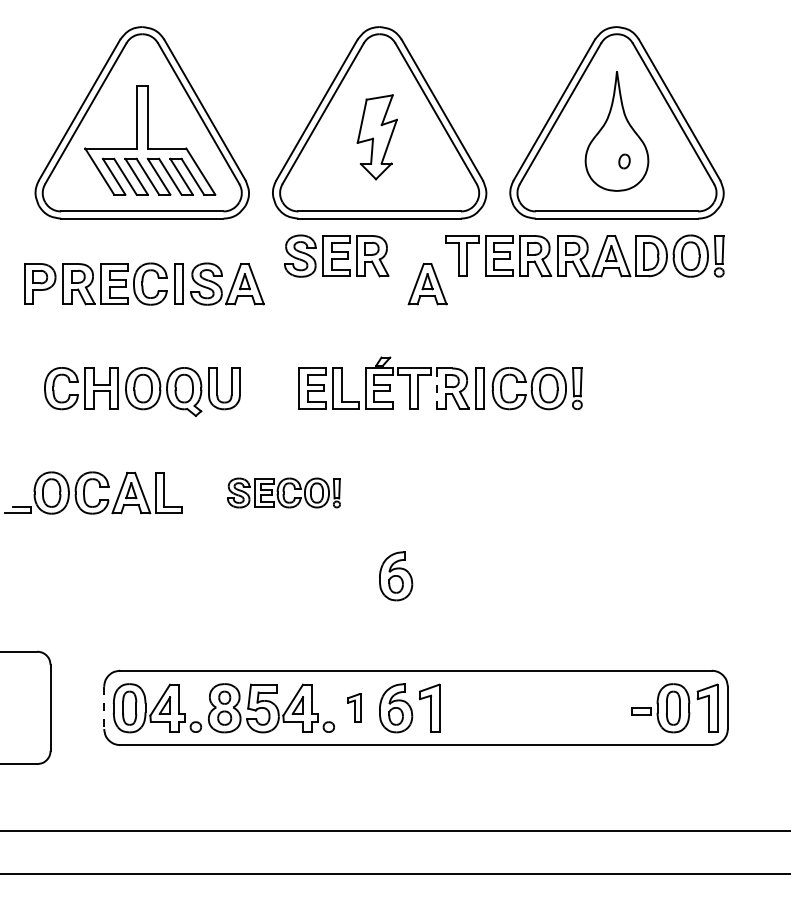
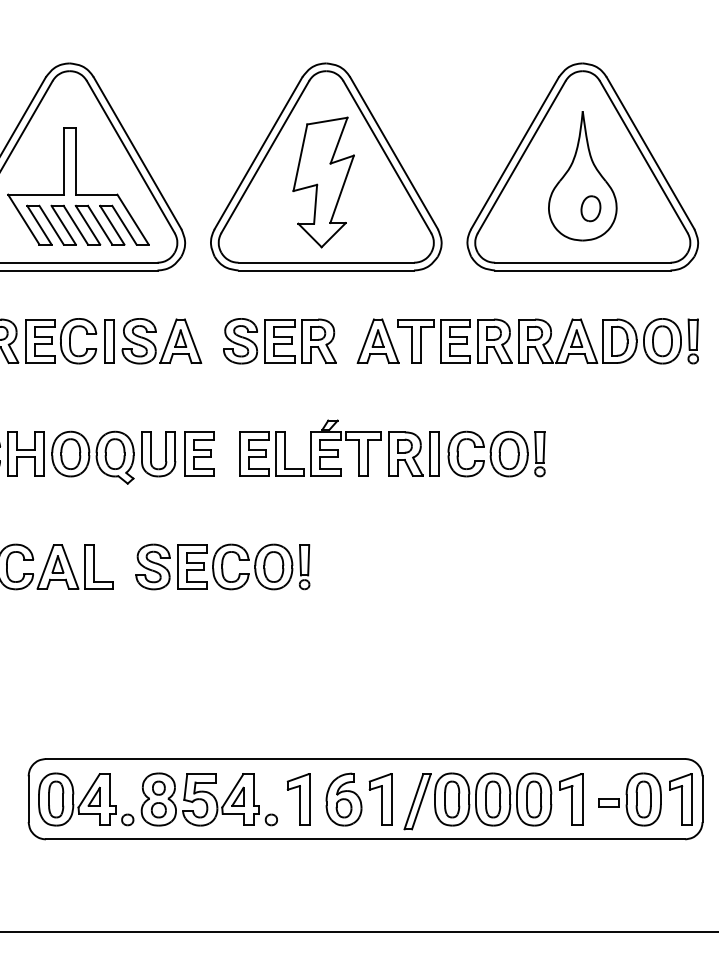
part: (377, 137) -> (323, 182), size x1.43
part: (624, 161) -> (590, 208), size x1.67
part: (336, 255) -> (279, 340), moved
part: (584, 255) -> (547, 340), moved
part: (262, 388) -> (199, 454), added
line: (437, 389) -> (388, 455), dashed -> solid
part: (283, 492) -> (222, 566), size x1.43
part: (396, 576) -> (344, 657), removed
part: (354, 707) -> (299, 798), size x1.67
line: (104, 708) -> (28, 799), dashed -> solid
part: (534, 709) -> (493, 800), added

